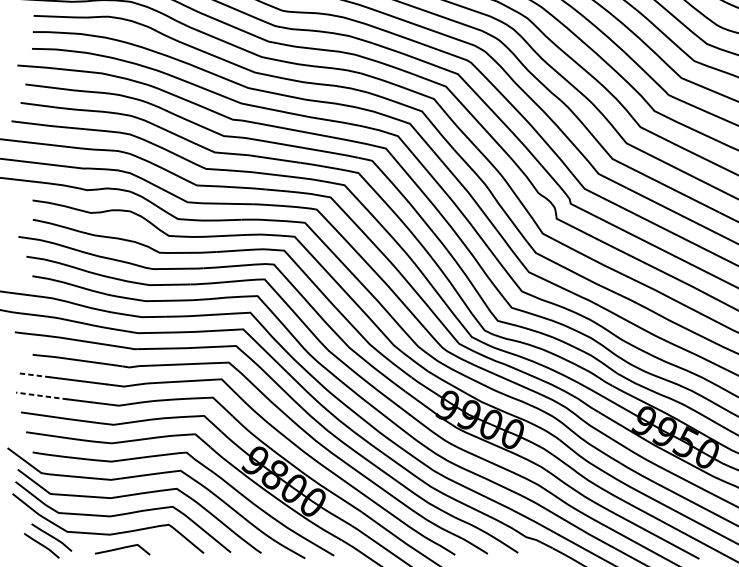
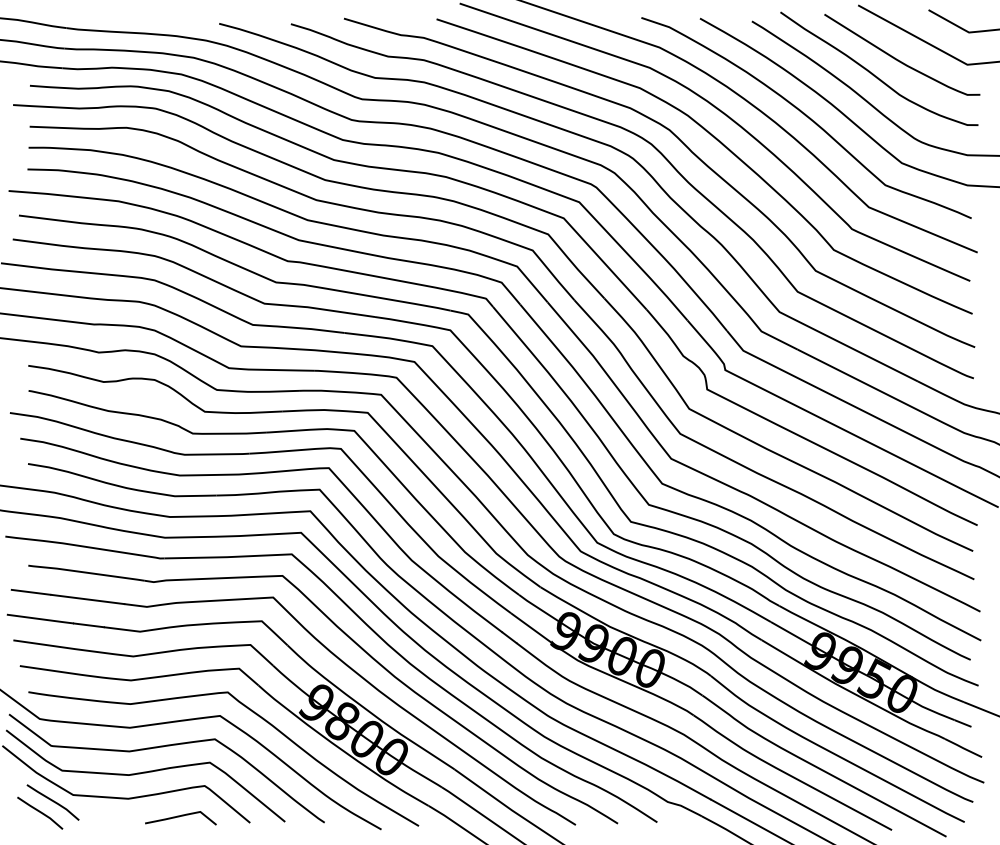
line: (34, 375) -> (30, 592), dashed -> solid
line: (42, 396) -> (41, 619), dashed -> solid
line: (121, 549) -> (179, 817), moved

